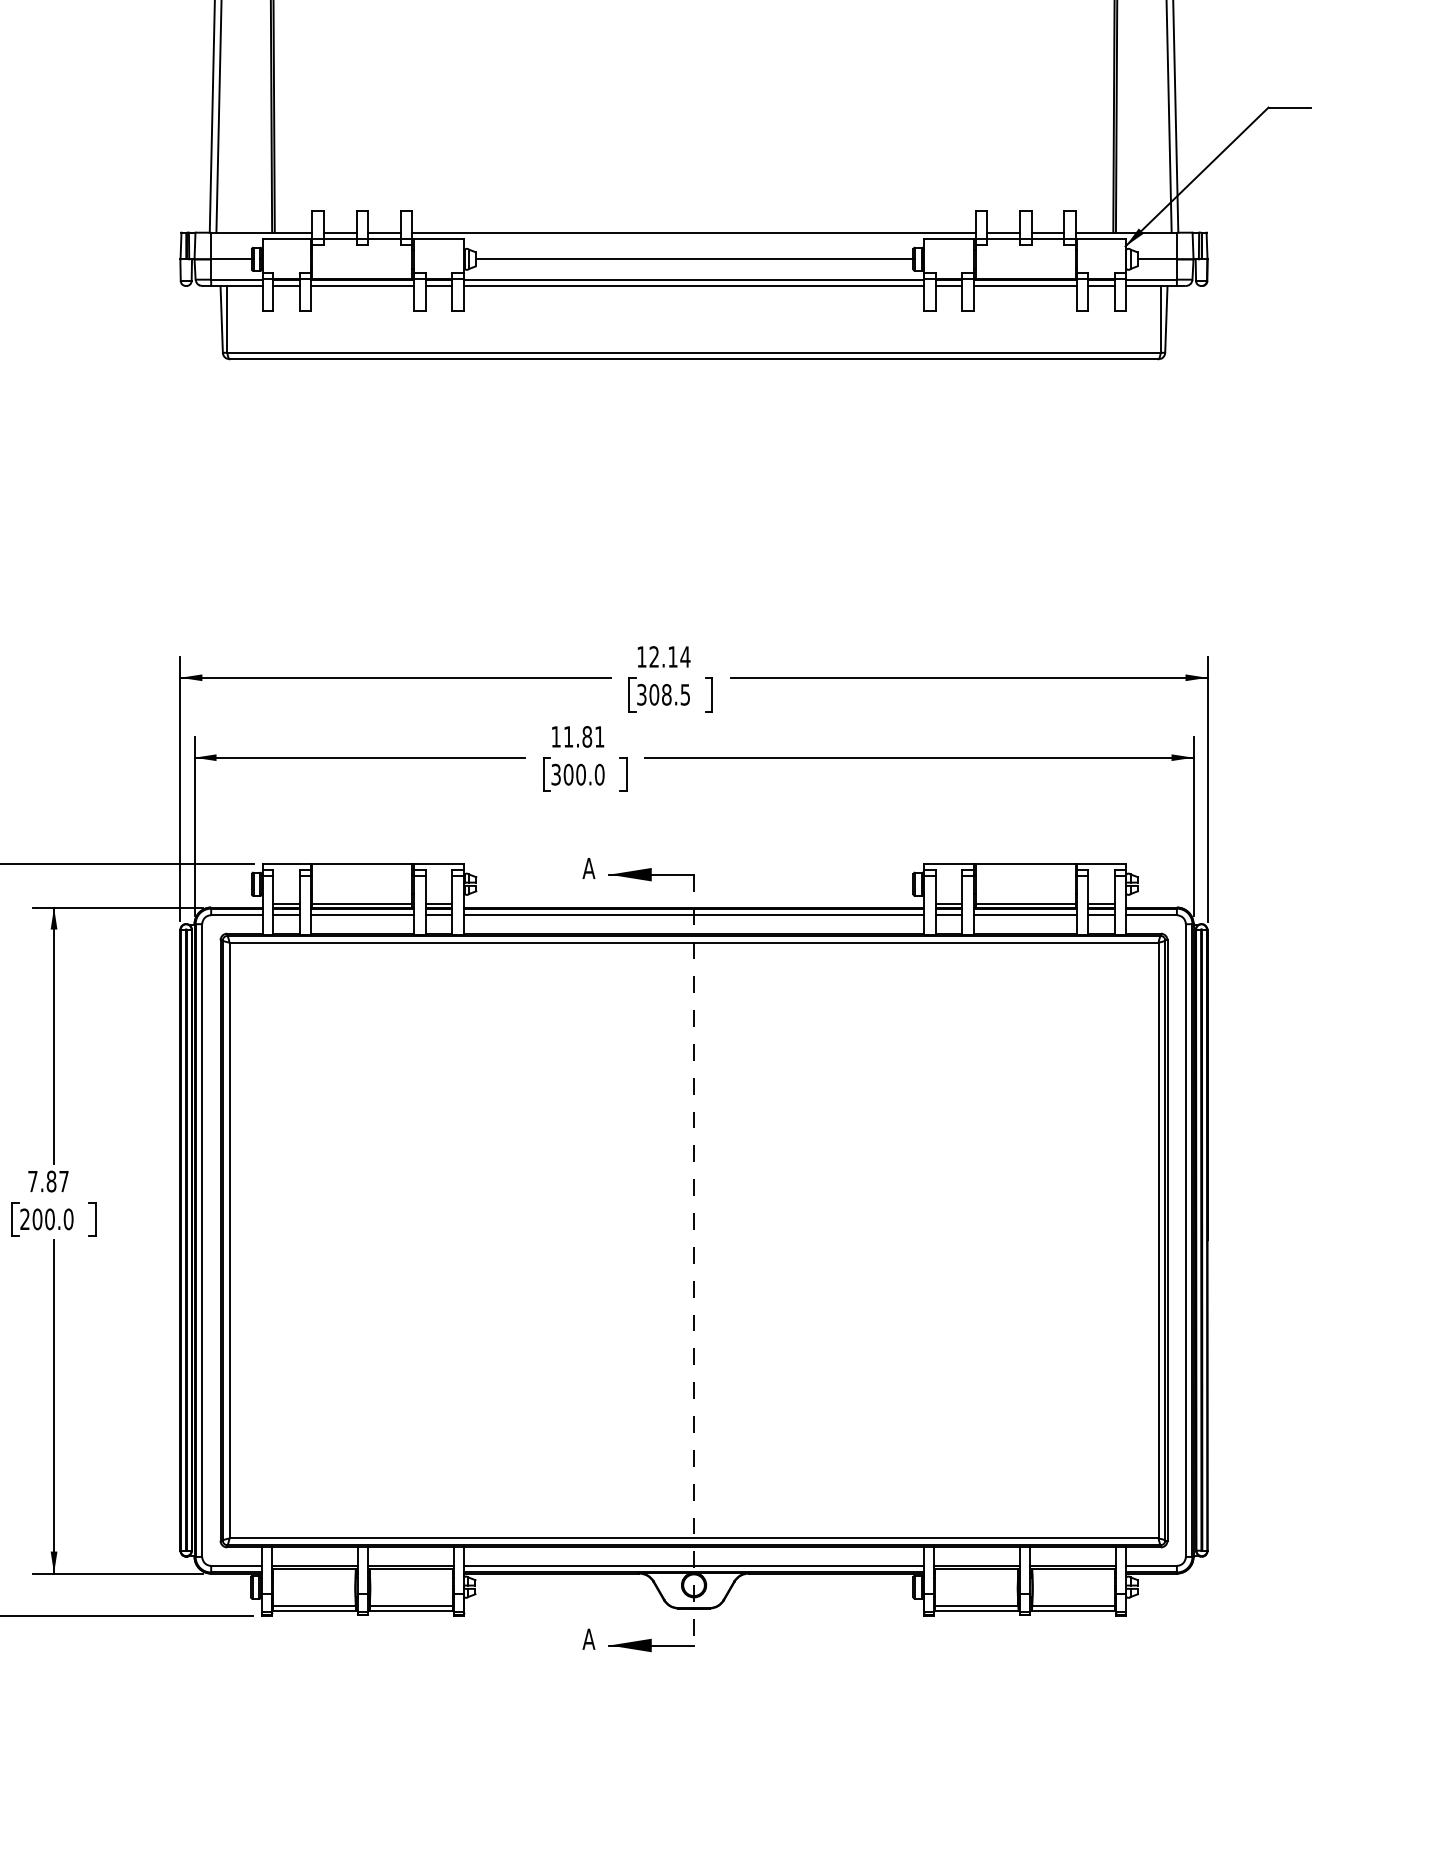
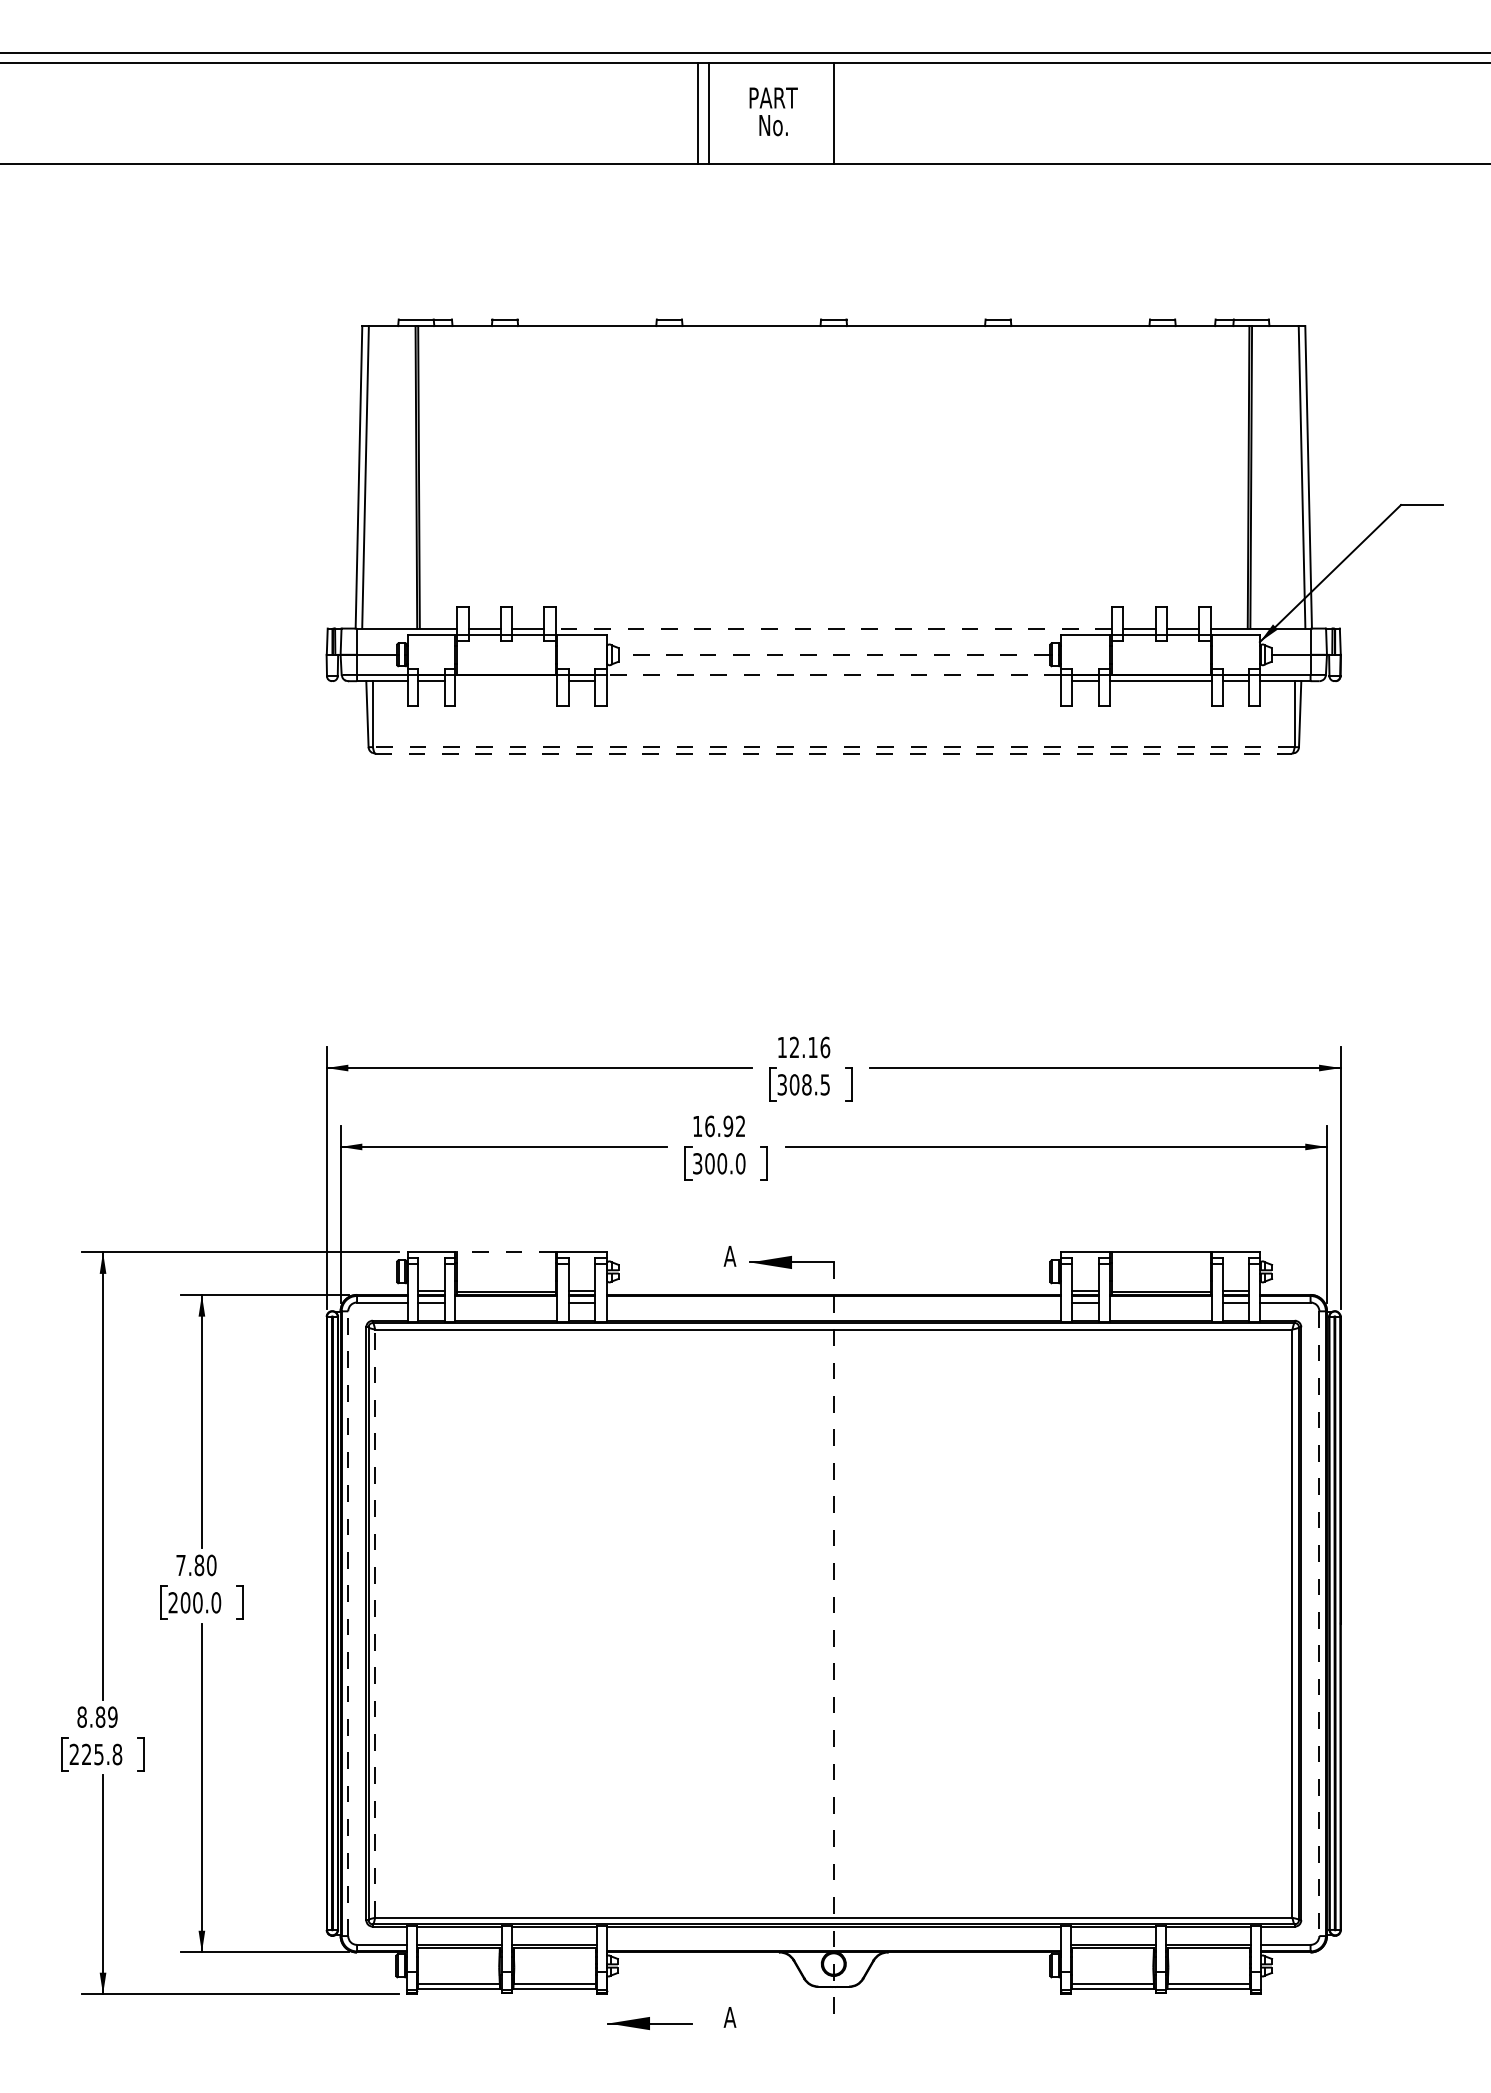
line: (693, 232) -> (833, 628), solid -> dashed
line: (694, 258) -> (834, 654), solid -> dashed
line: (693, 279) -> (833, 674), solid -> dashed
line: (362, 286) -> (506, 681), removed
line: (693, 286) -> (833, 681), removed
line: (693, 353) -> (833, 747), solid -> dashed
line: (693, 359) -> (833, 753), solid -> dashed
text: (685, 656) -> (825, 1047), 12.14 -> 12.16
text: (584, 736) -> (725, 1126), 11.81 -> 16.92
line: (361, 864) -> (505, 1252), solid -> dashed
line: (362, 915) -> (506, 1302), removed
line: (693, 915) -> (833, 1302), removed
line: (1025, 915) -> (1161, 1302), removed
text: (63, 1181) -> (211, 1565), 7.87 -> 7.80
line: (202, 1240) -> (348, 1623), solid -> dashed
line: (229, 1240) -> (375, 1623), solid -> dashed
line: (1185, 1241) -> (1319, 1624), solid -> dashed
line: (693, 1565) -> (833, 1944), removed
part: (651, 1645) -> (649, 2023), moved

